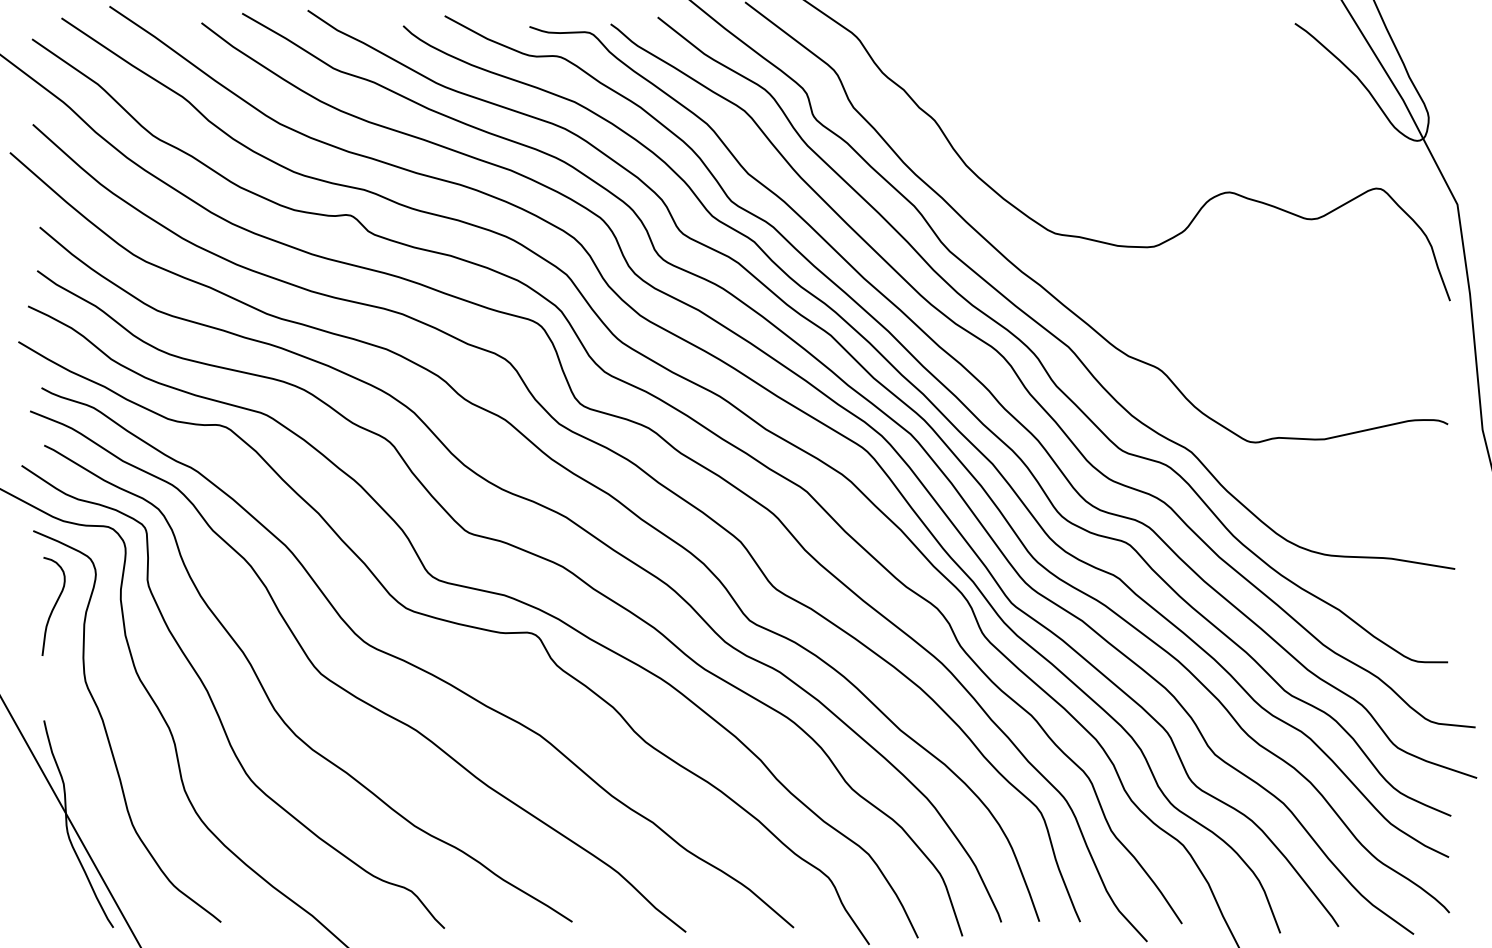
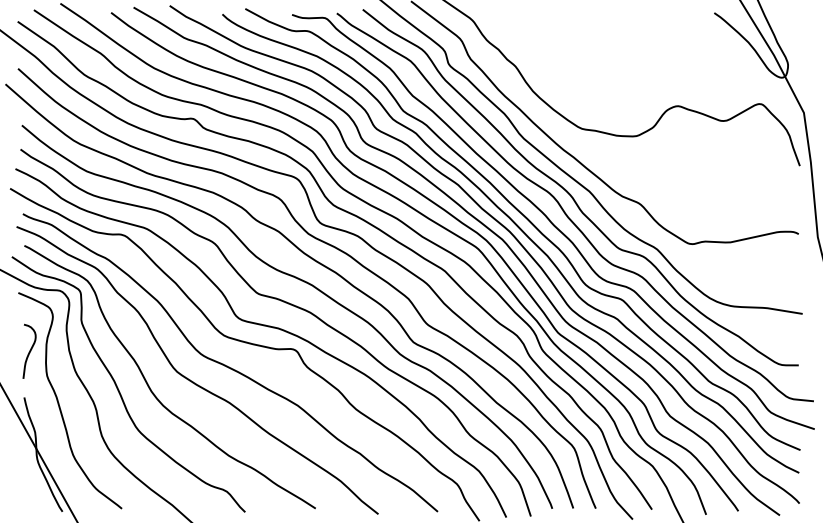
curve: (53, 604) -> (29, 350), moved

